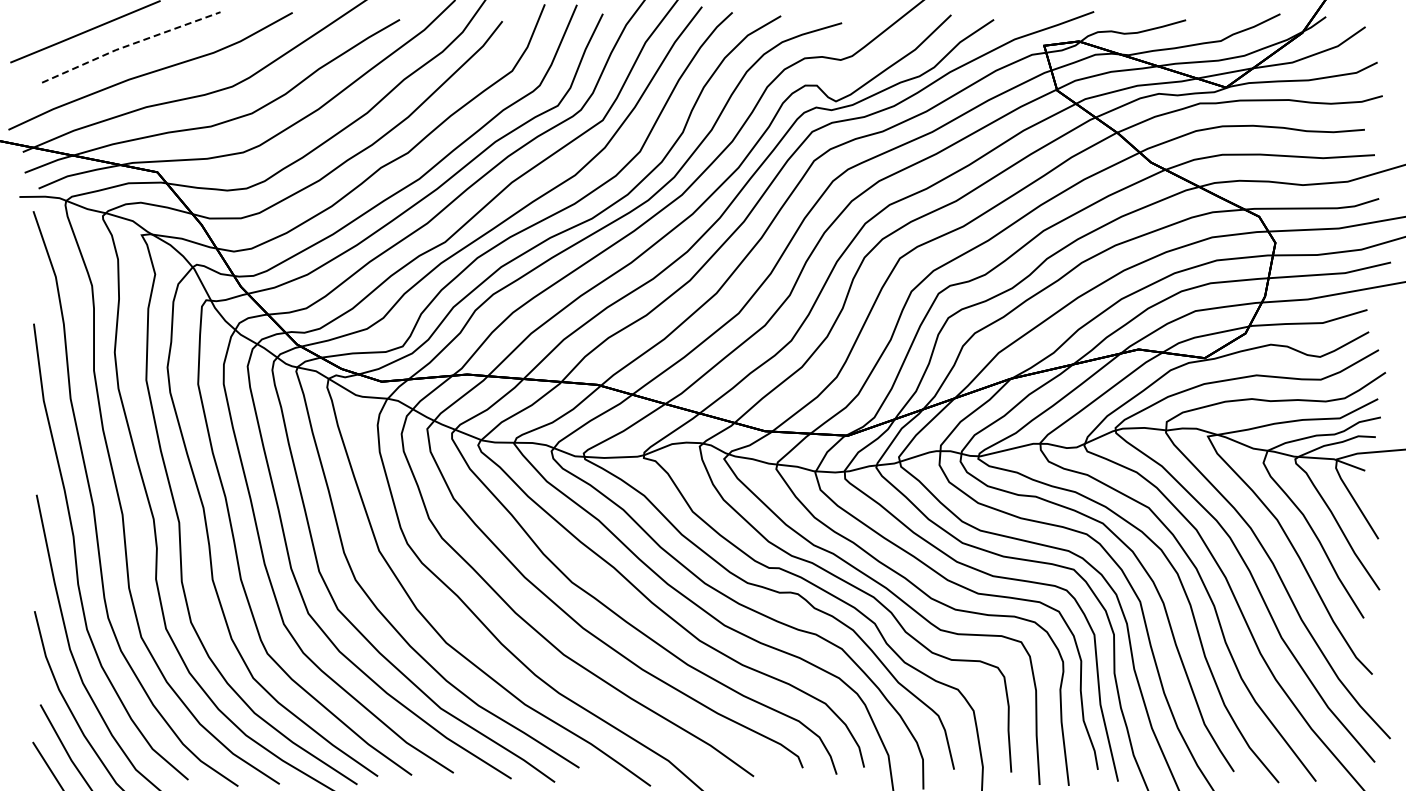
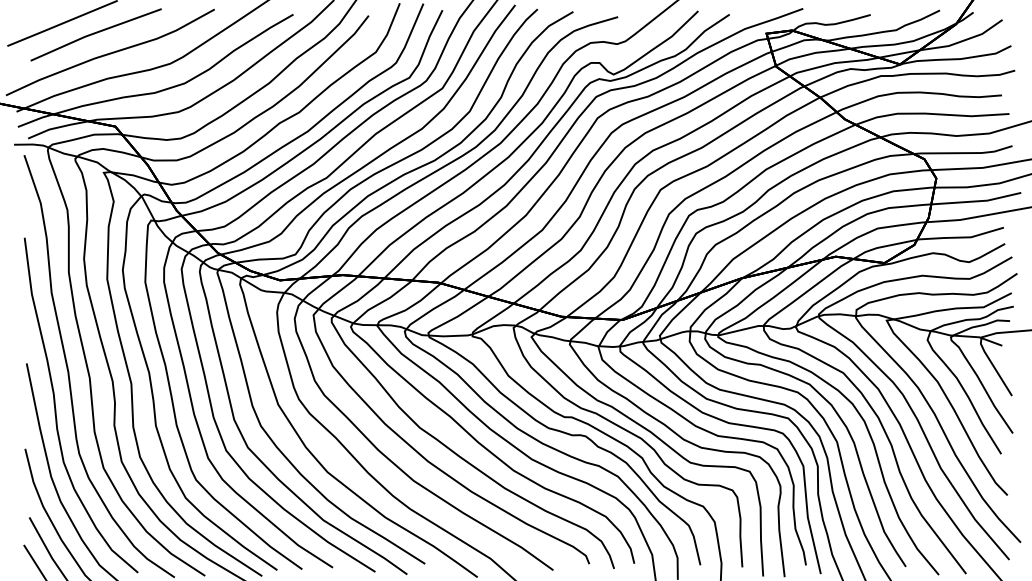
line: (130, 45) -> (95, 33), dashed -> solid

